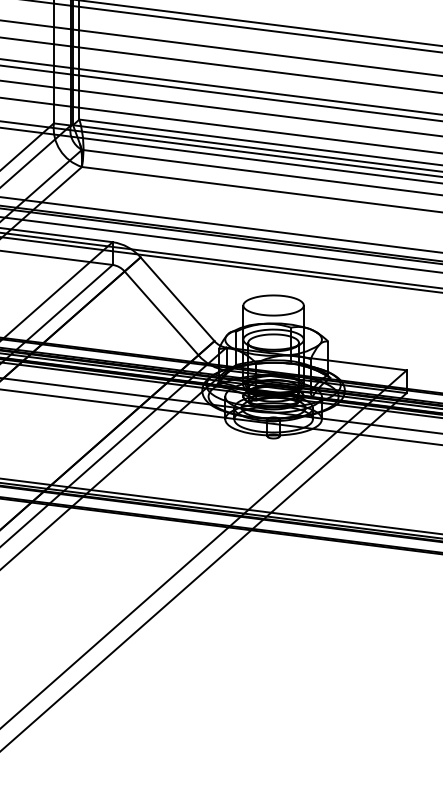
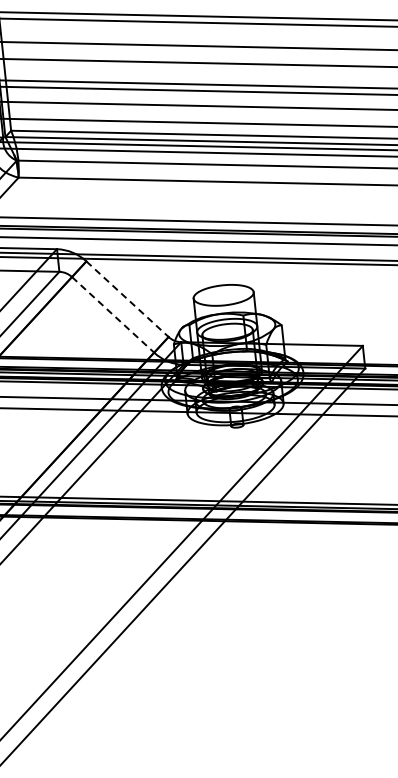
line: (177, 299) -> (127, 299), solid -> dashed
line: (161, 313) -> (113, 315), solid -> dashed

